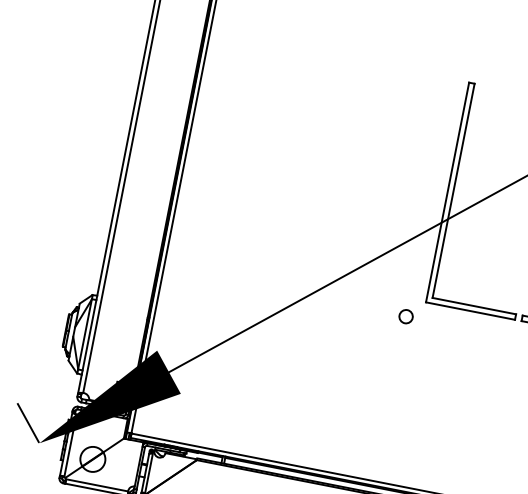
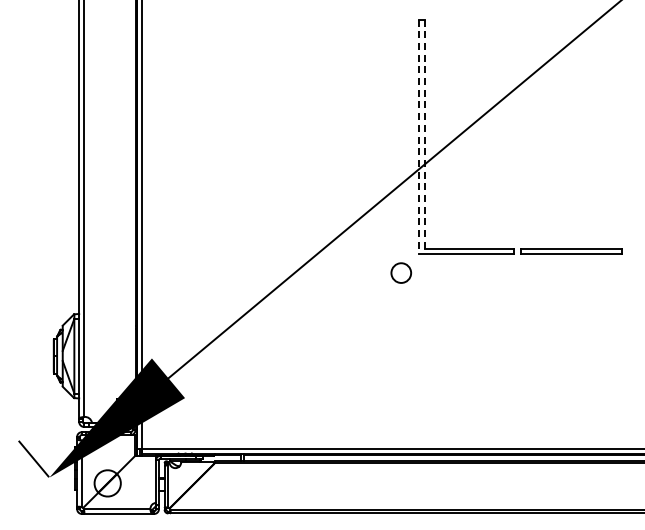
line: (453, 191) -> (424, 134), solid -> dashed
line: (447, 192) -> (418, 137), solid -> dashed
circle: (406, 316) -> (401, 273), size x1.4

